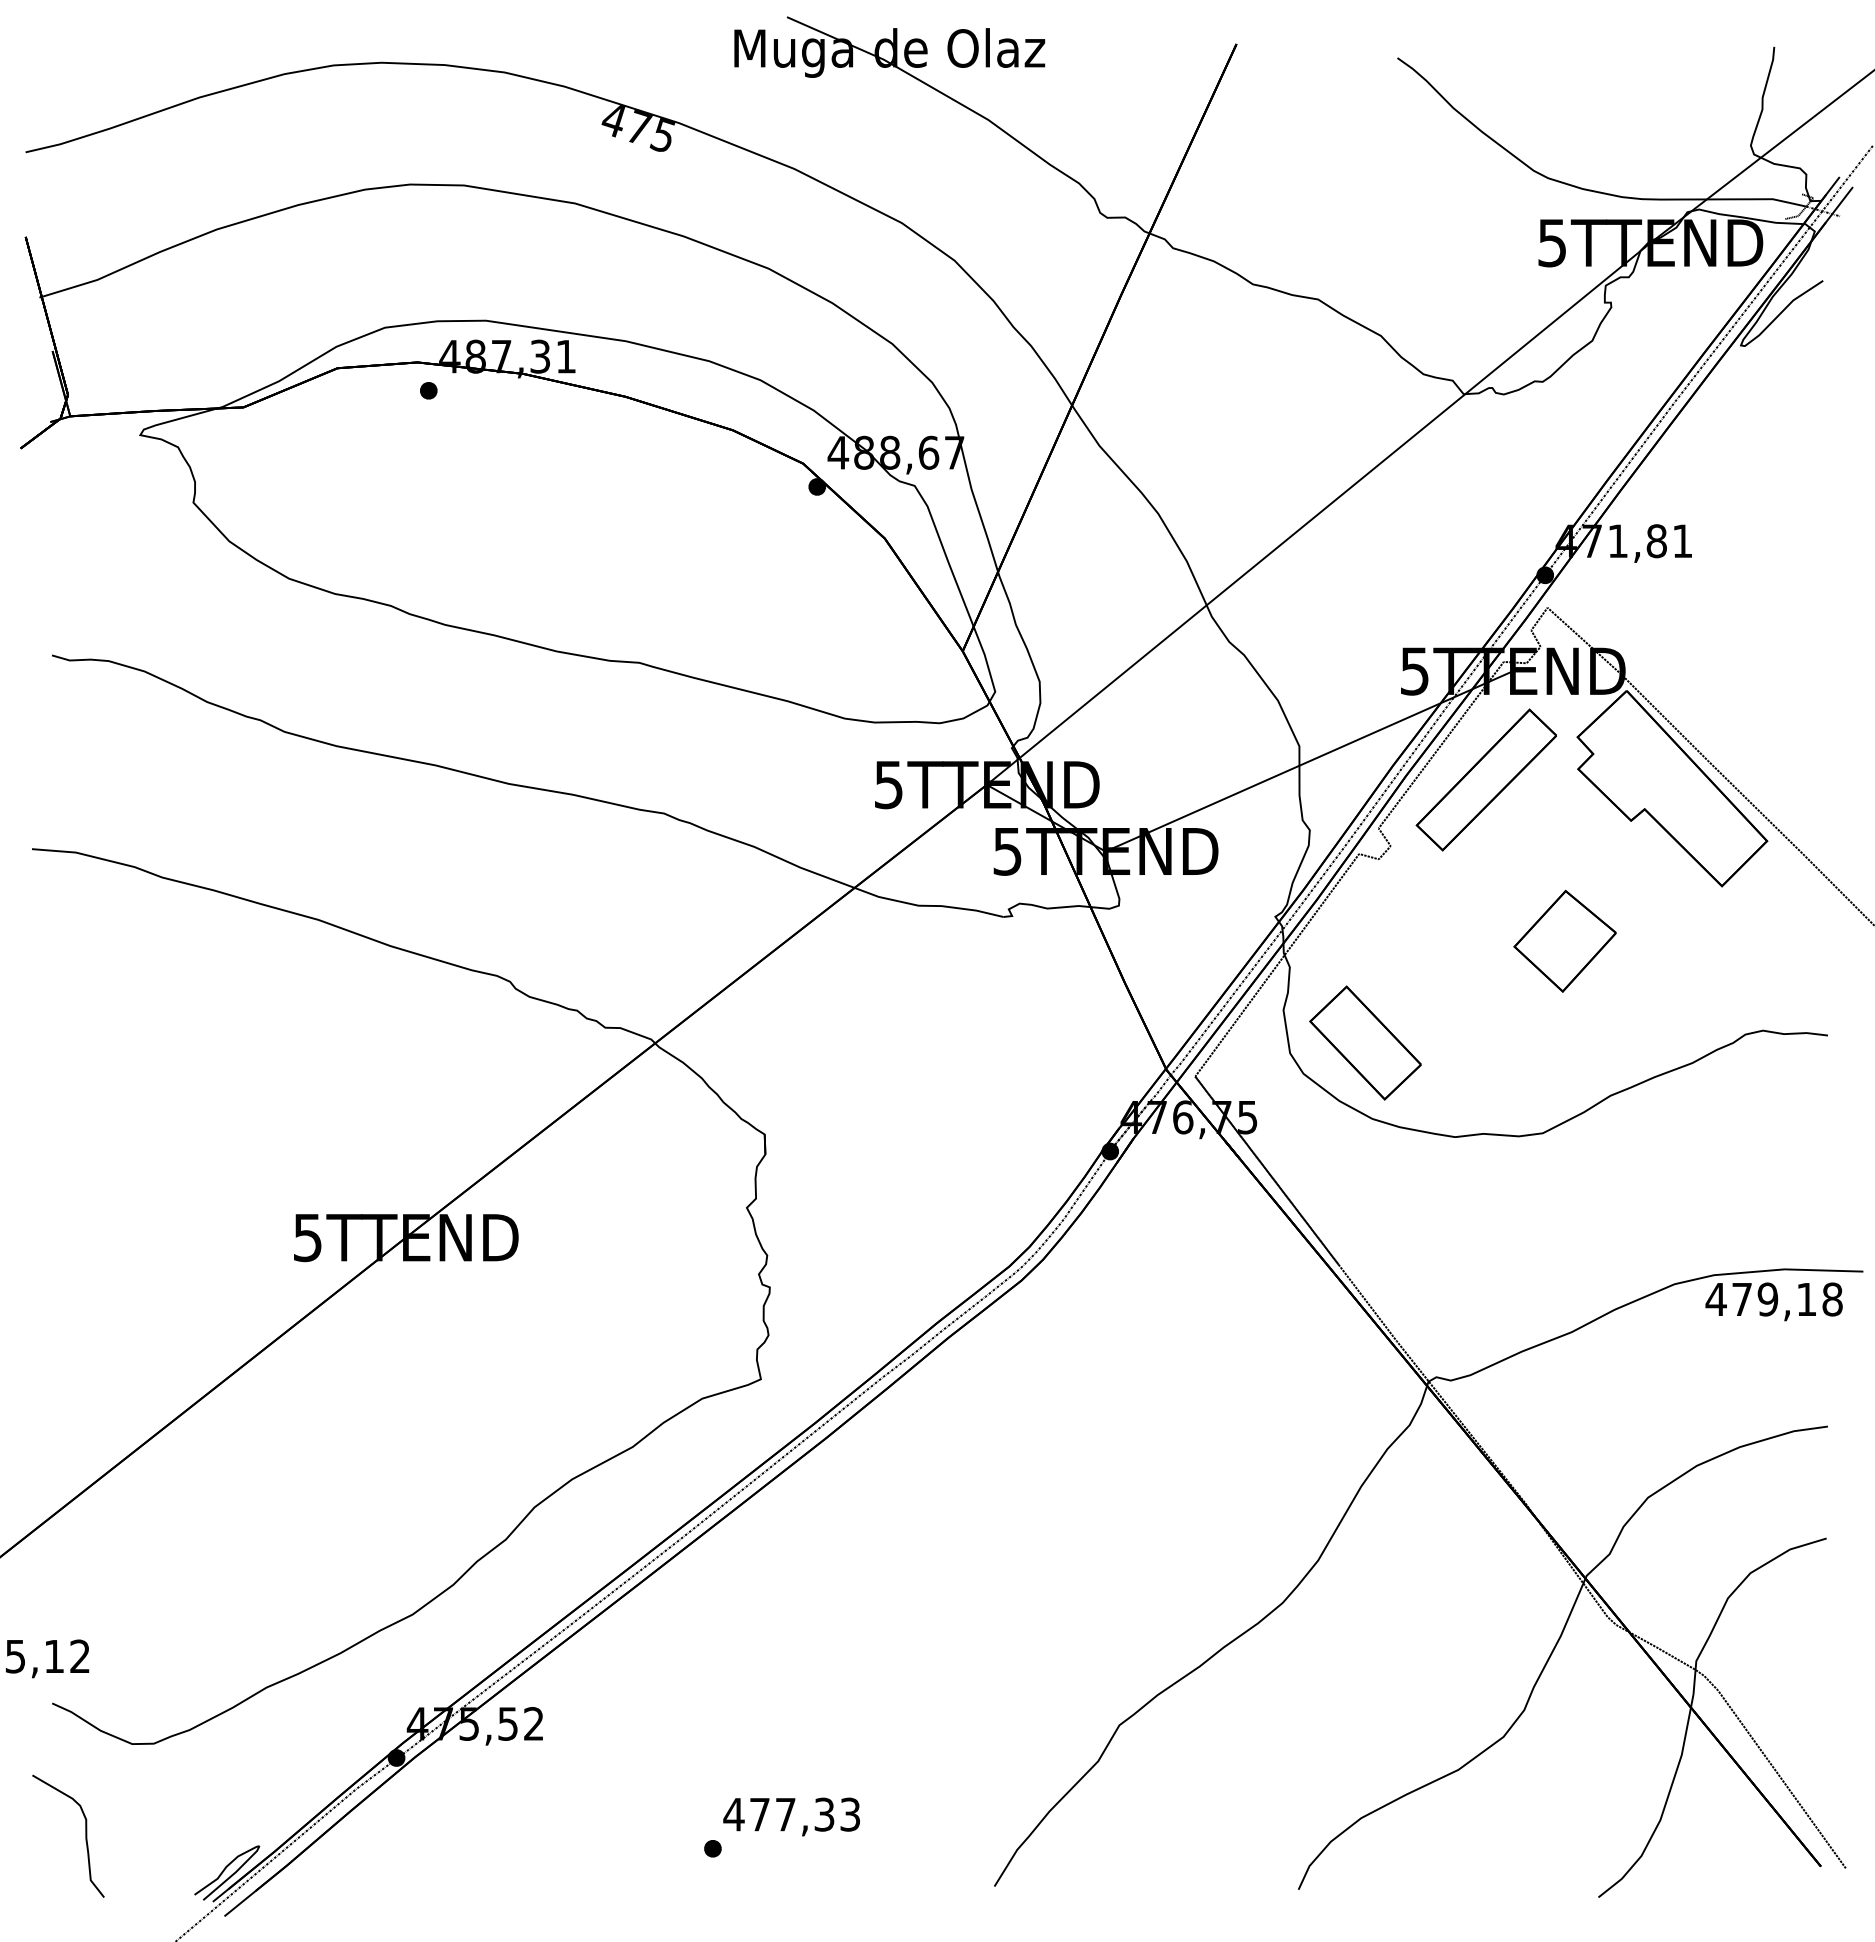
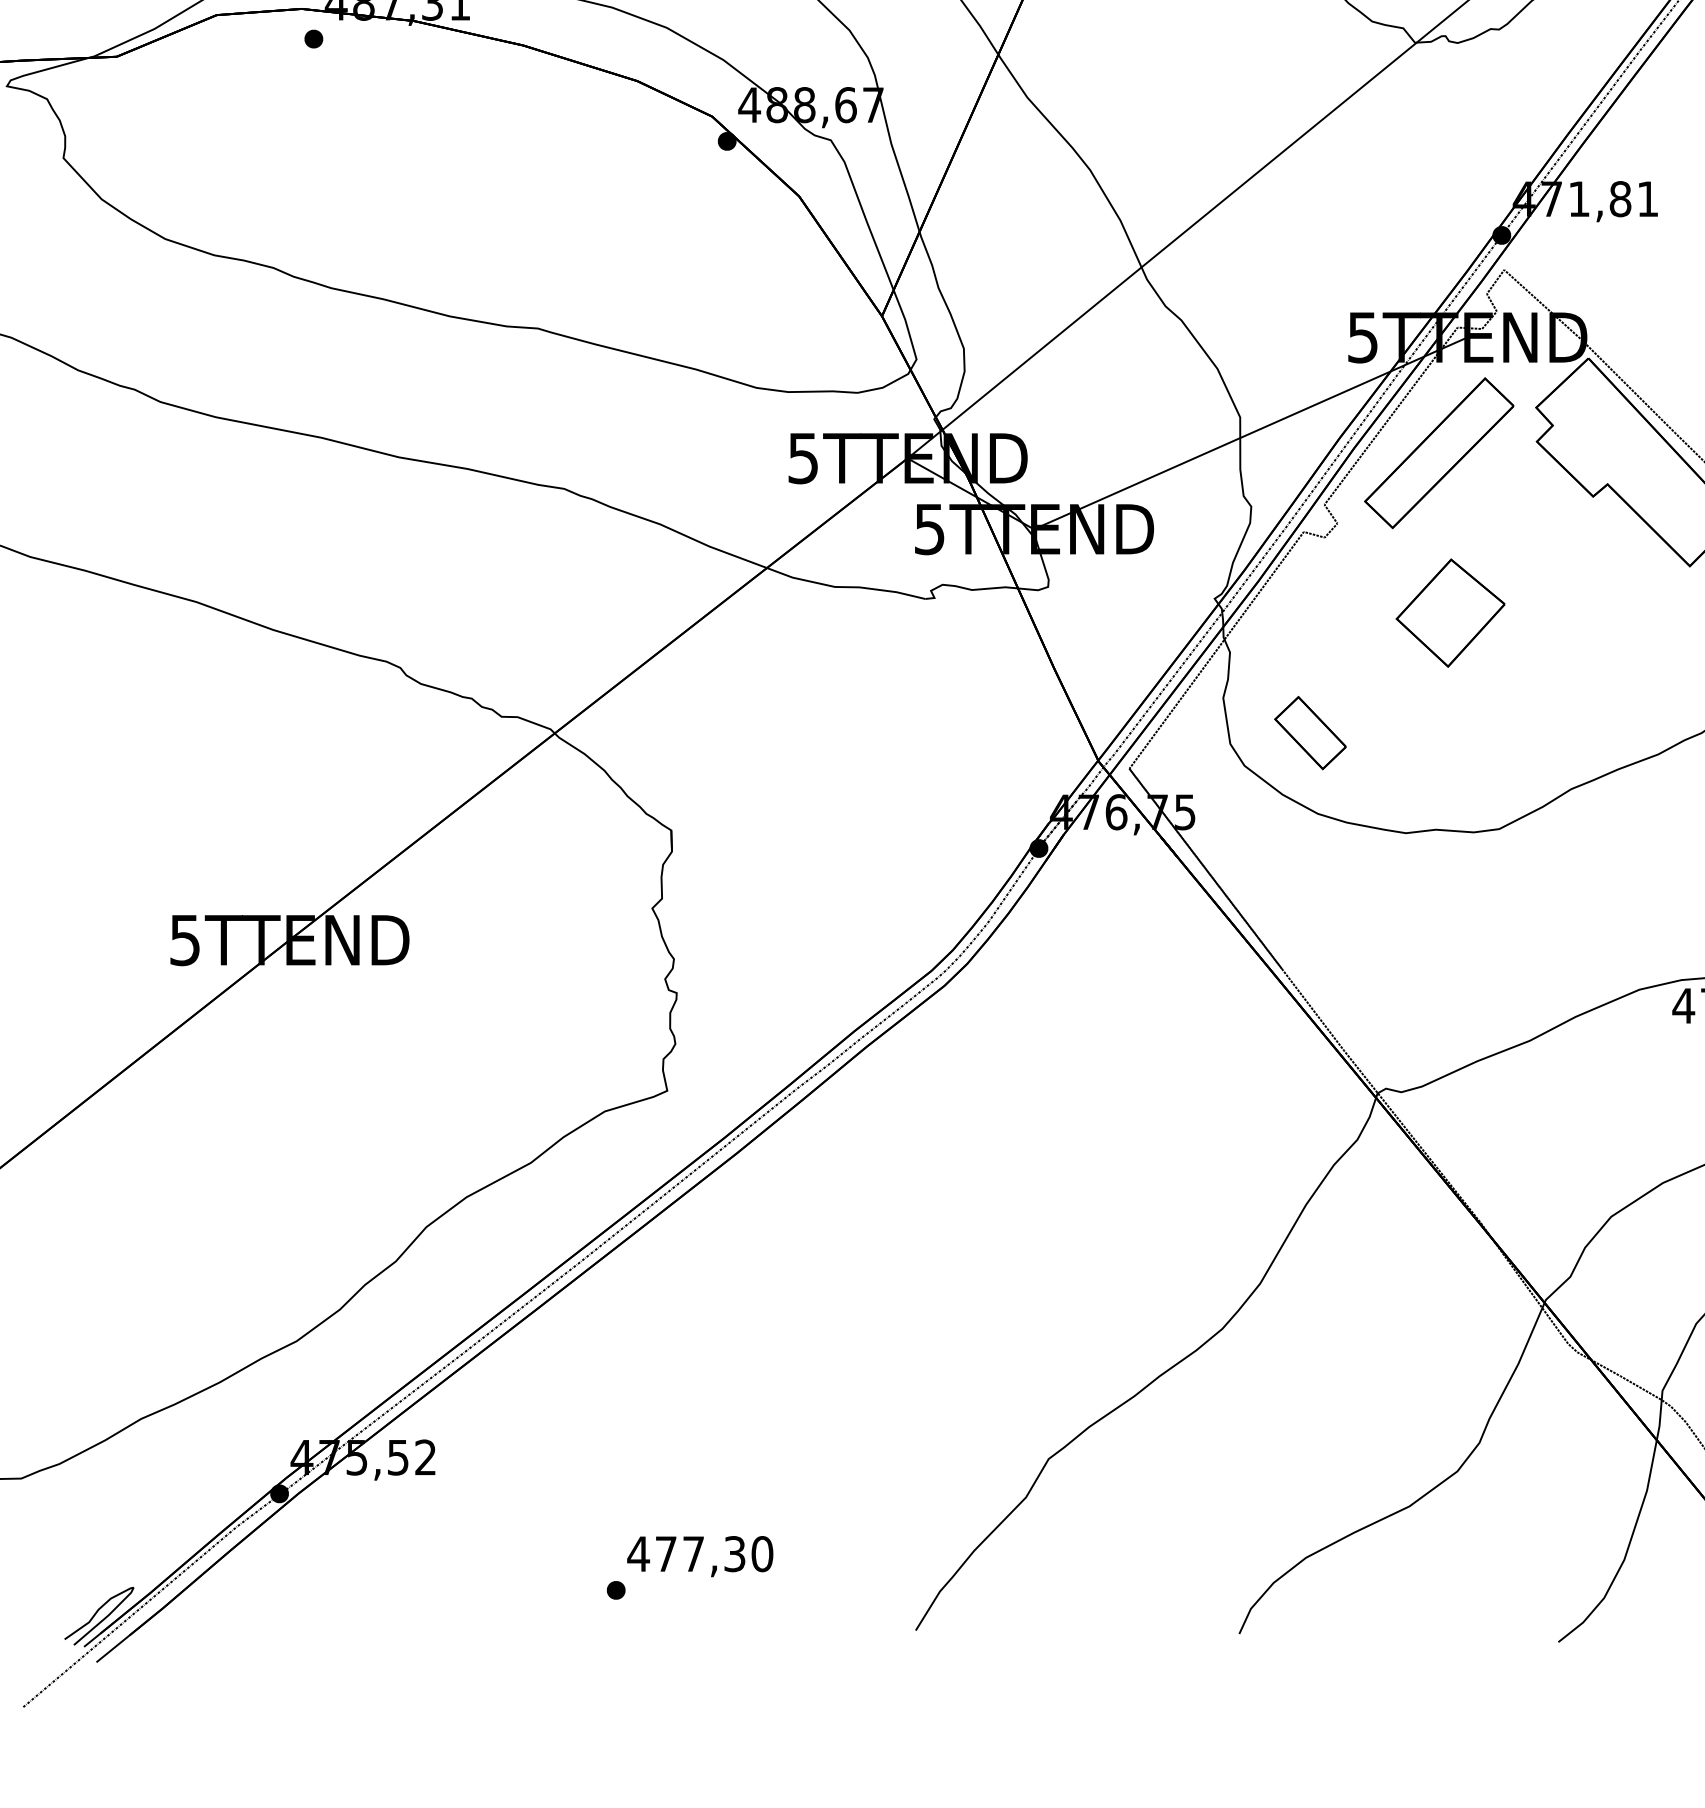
part: (1564, 941) -> (1449, 613), moved
part: (1365, 1042) -> (1310, 732), size x0.6
text: (850, 1814) -> (762, 1553), 477,33 -> 477,30

